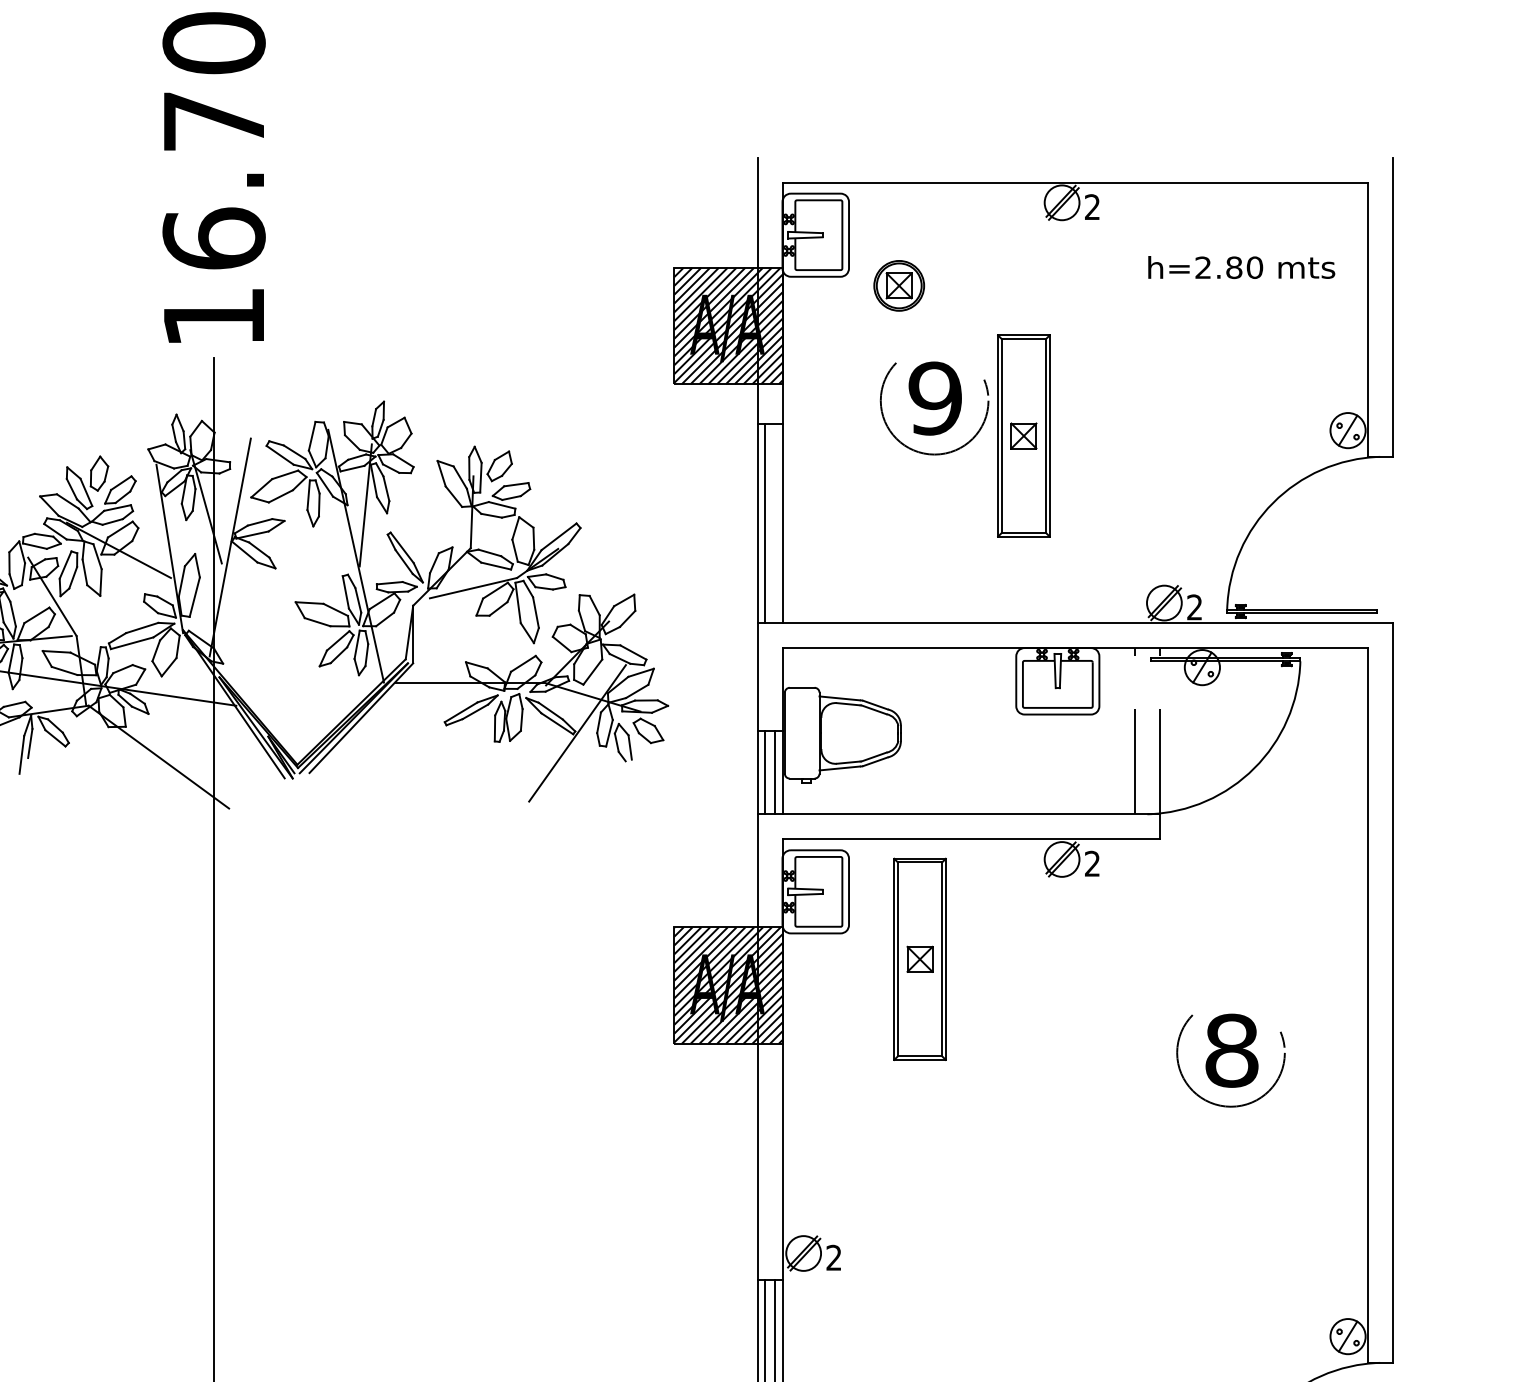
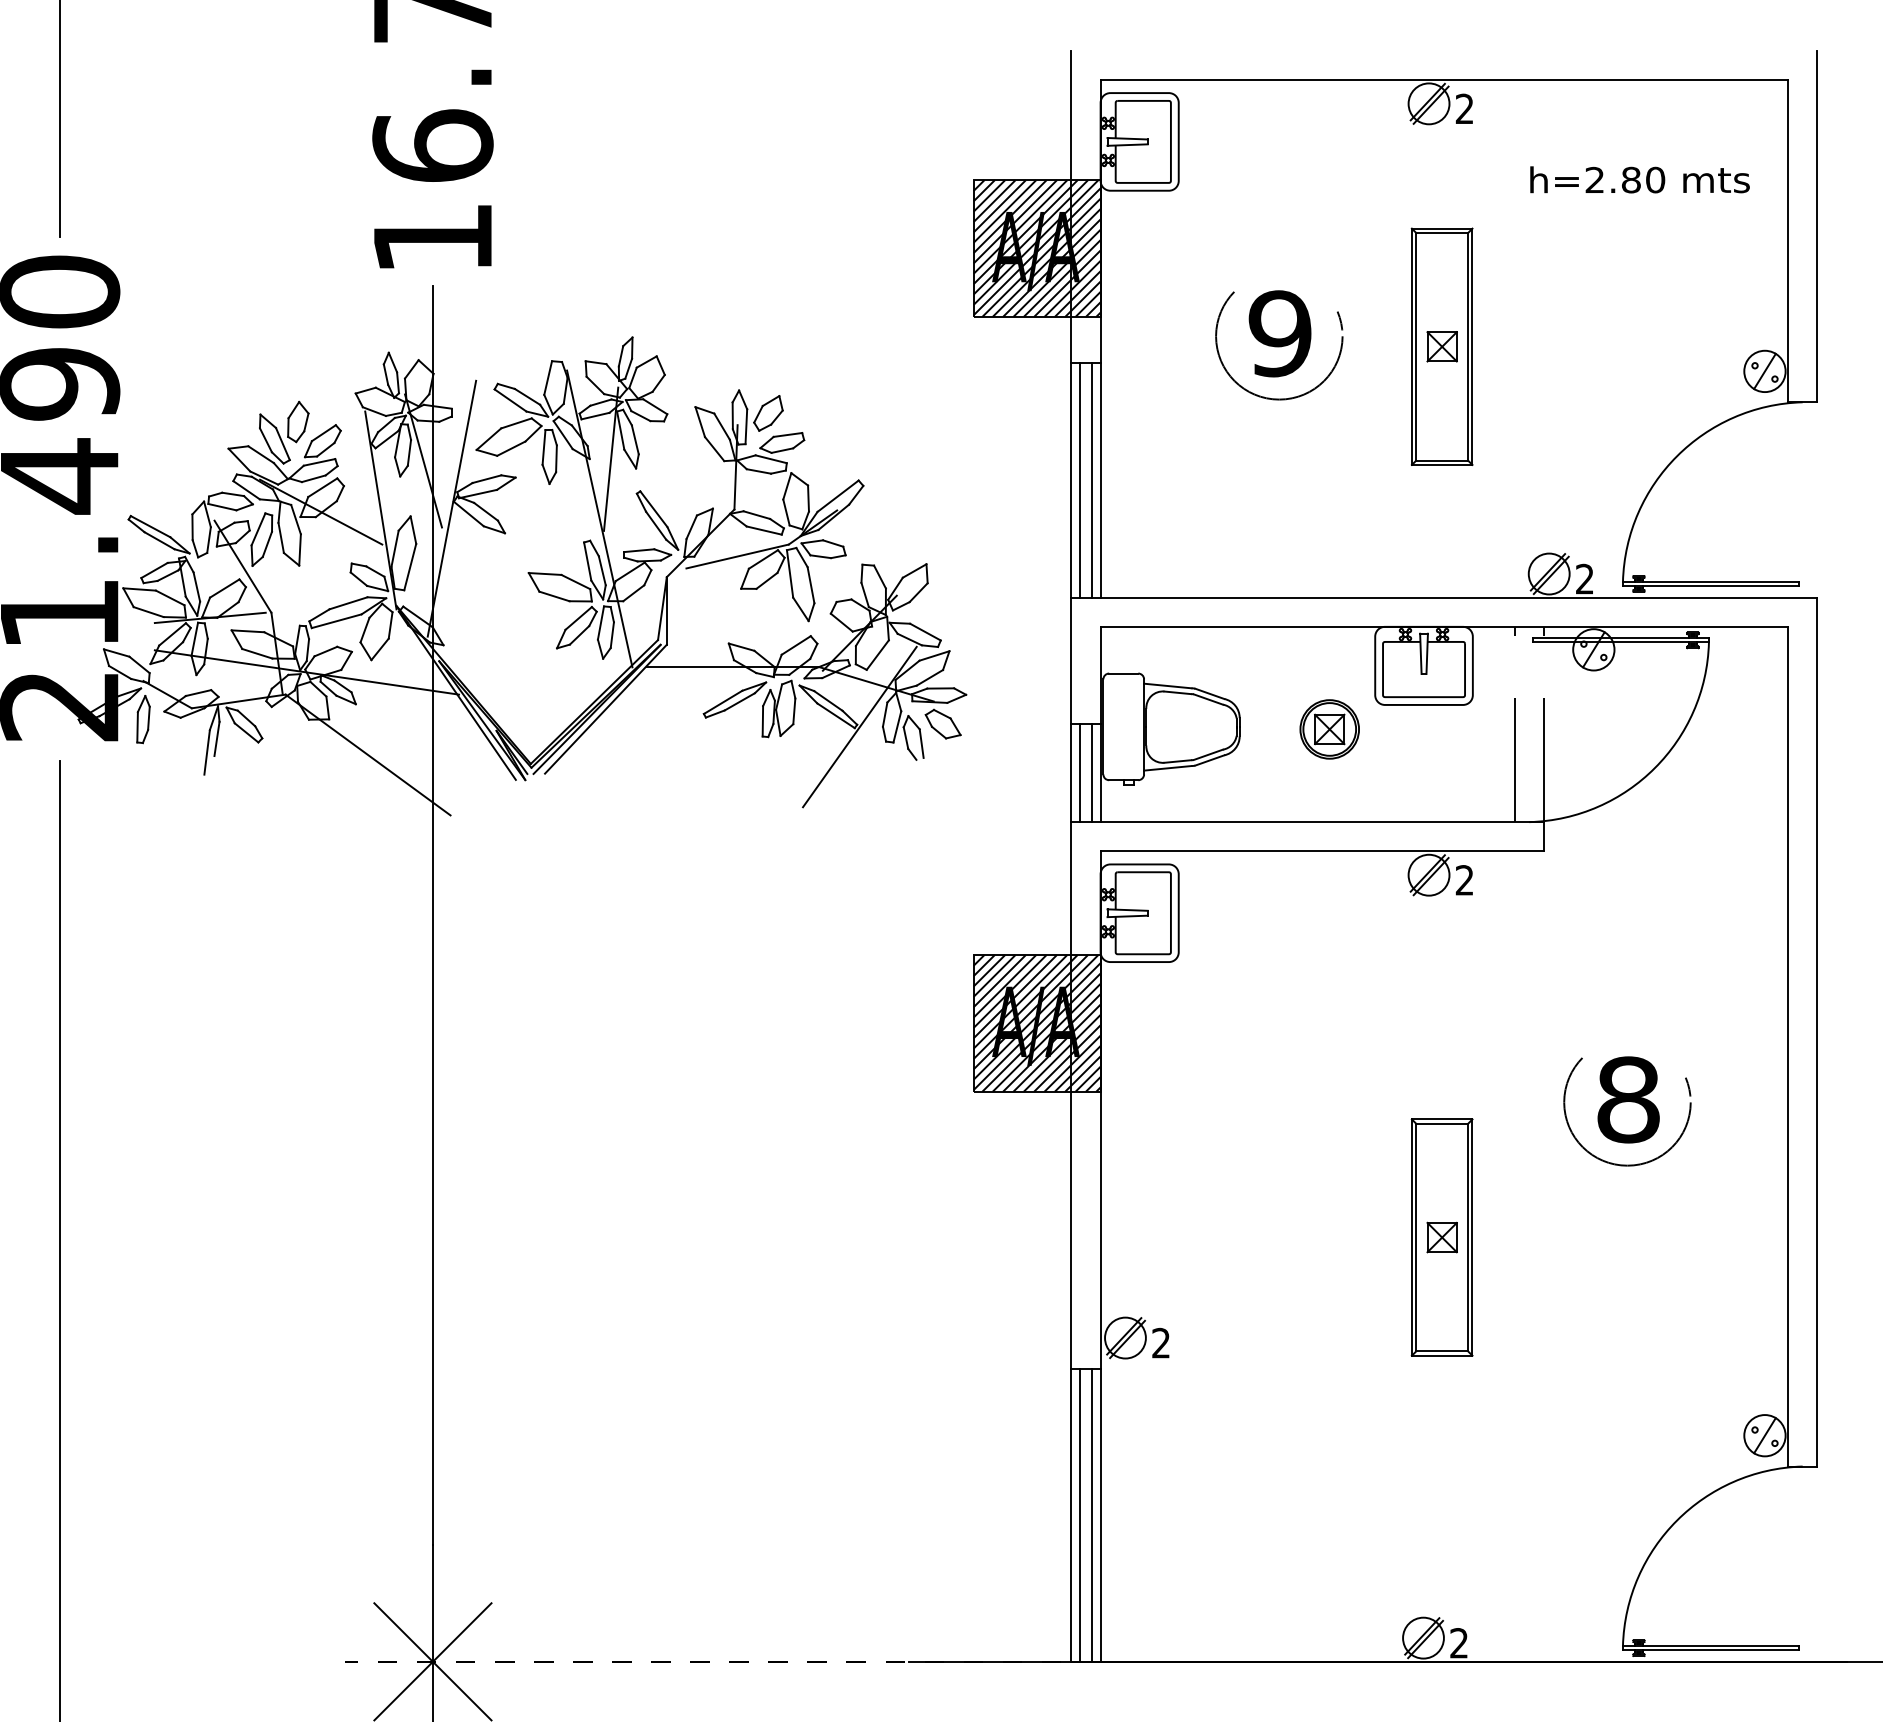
part: (899, 285) -> (1329, 729), moved
part: (1023, 435) -> (1441, 346), moved
line: (774, 523) -> (1091, 480), added
part: (919, 959) -> (1441, 1237), moved

